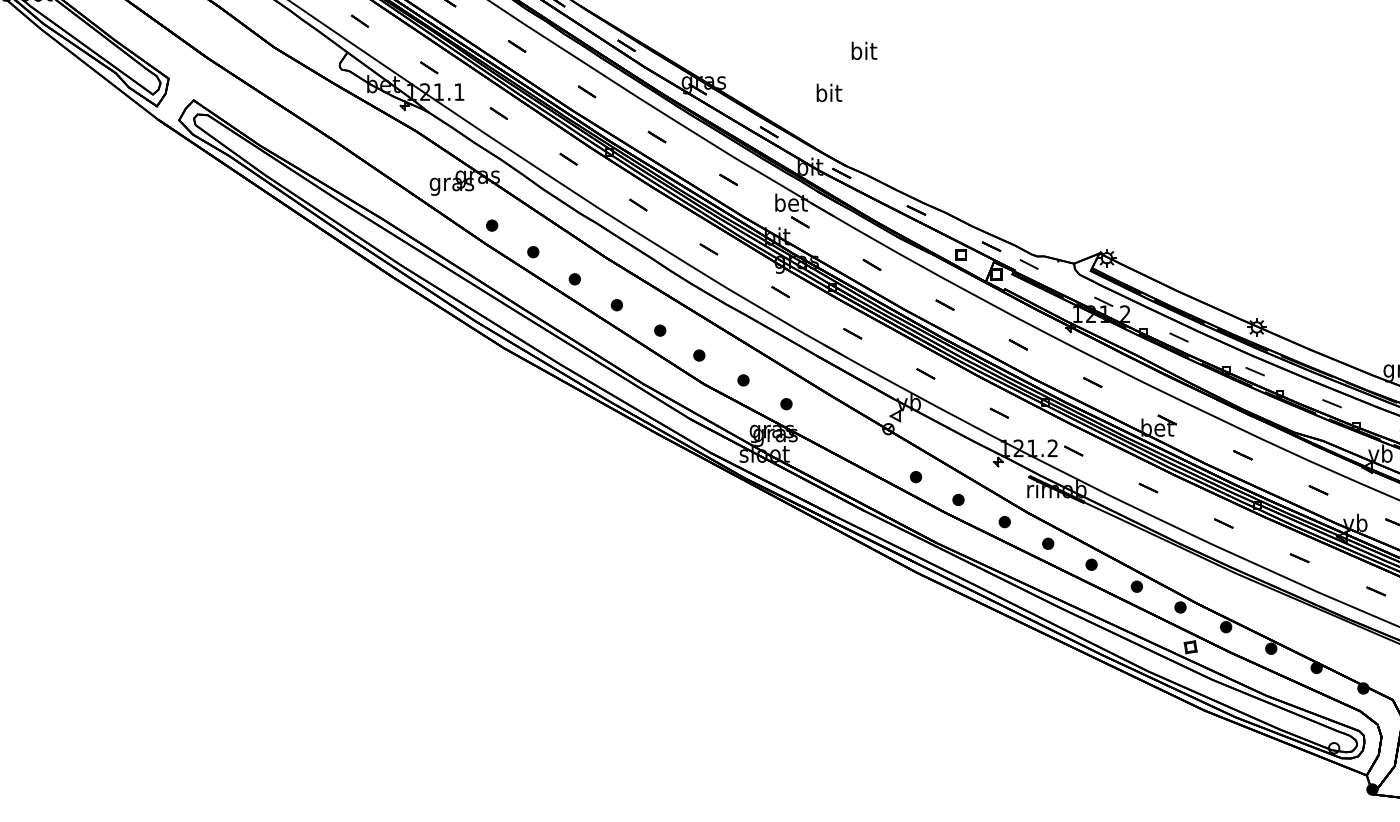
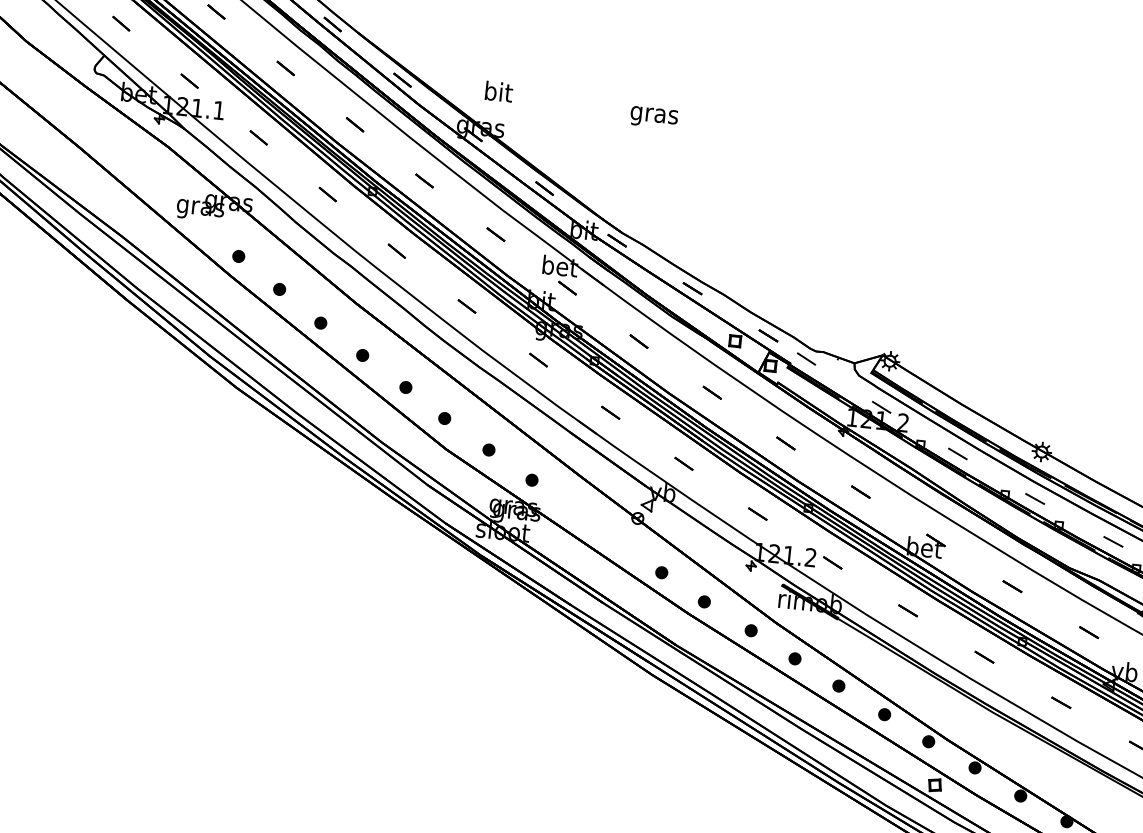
text: (863, 52) -> (654, 114), bit -> gras
text: (829, 92) -> (499, 91), moved

